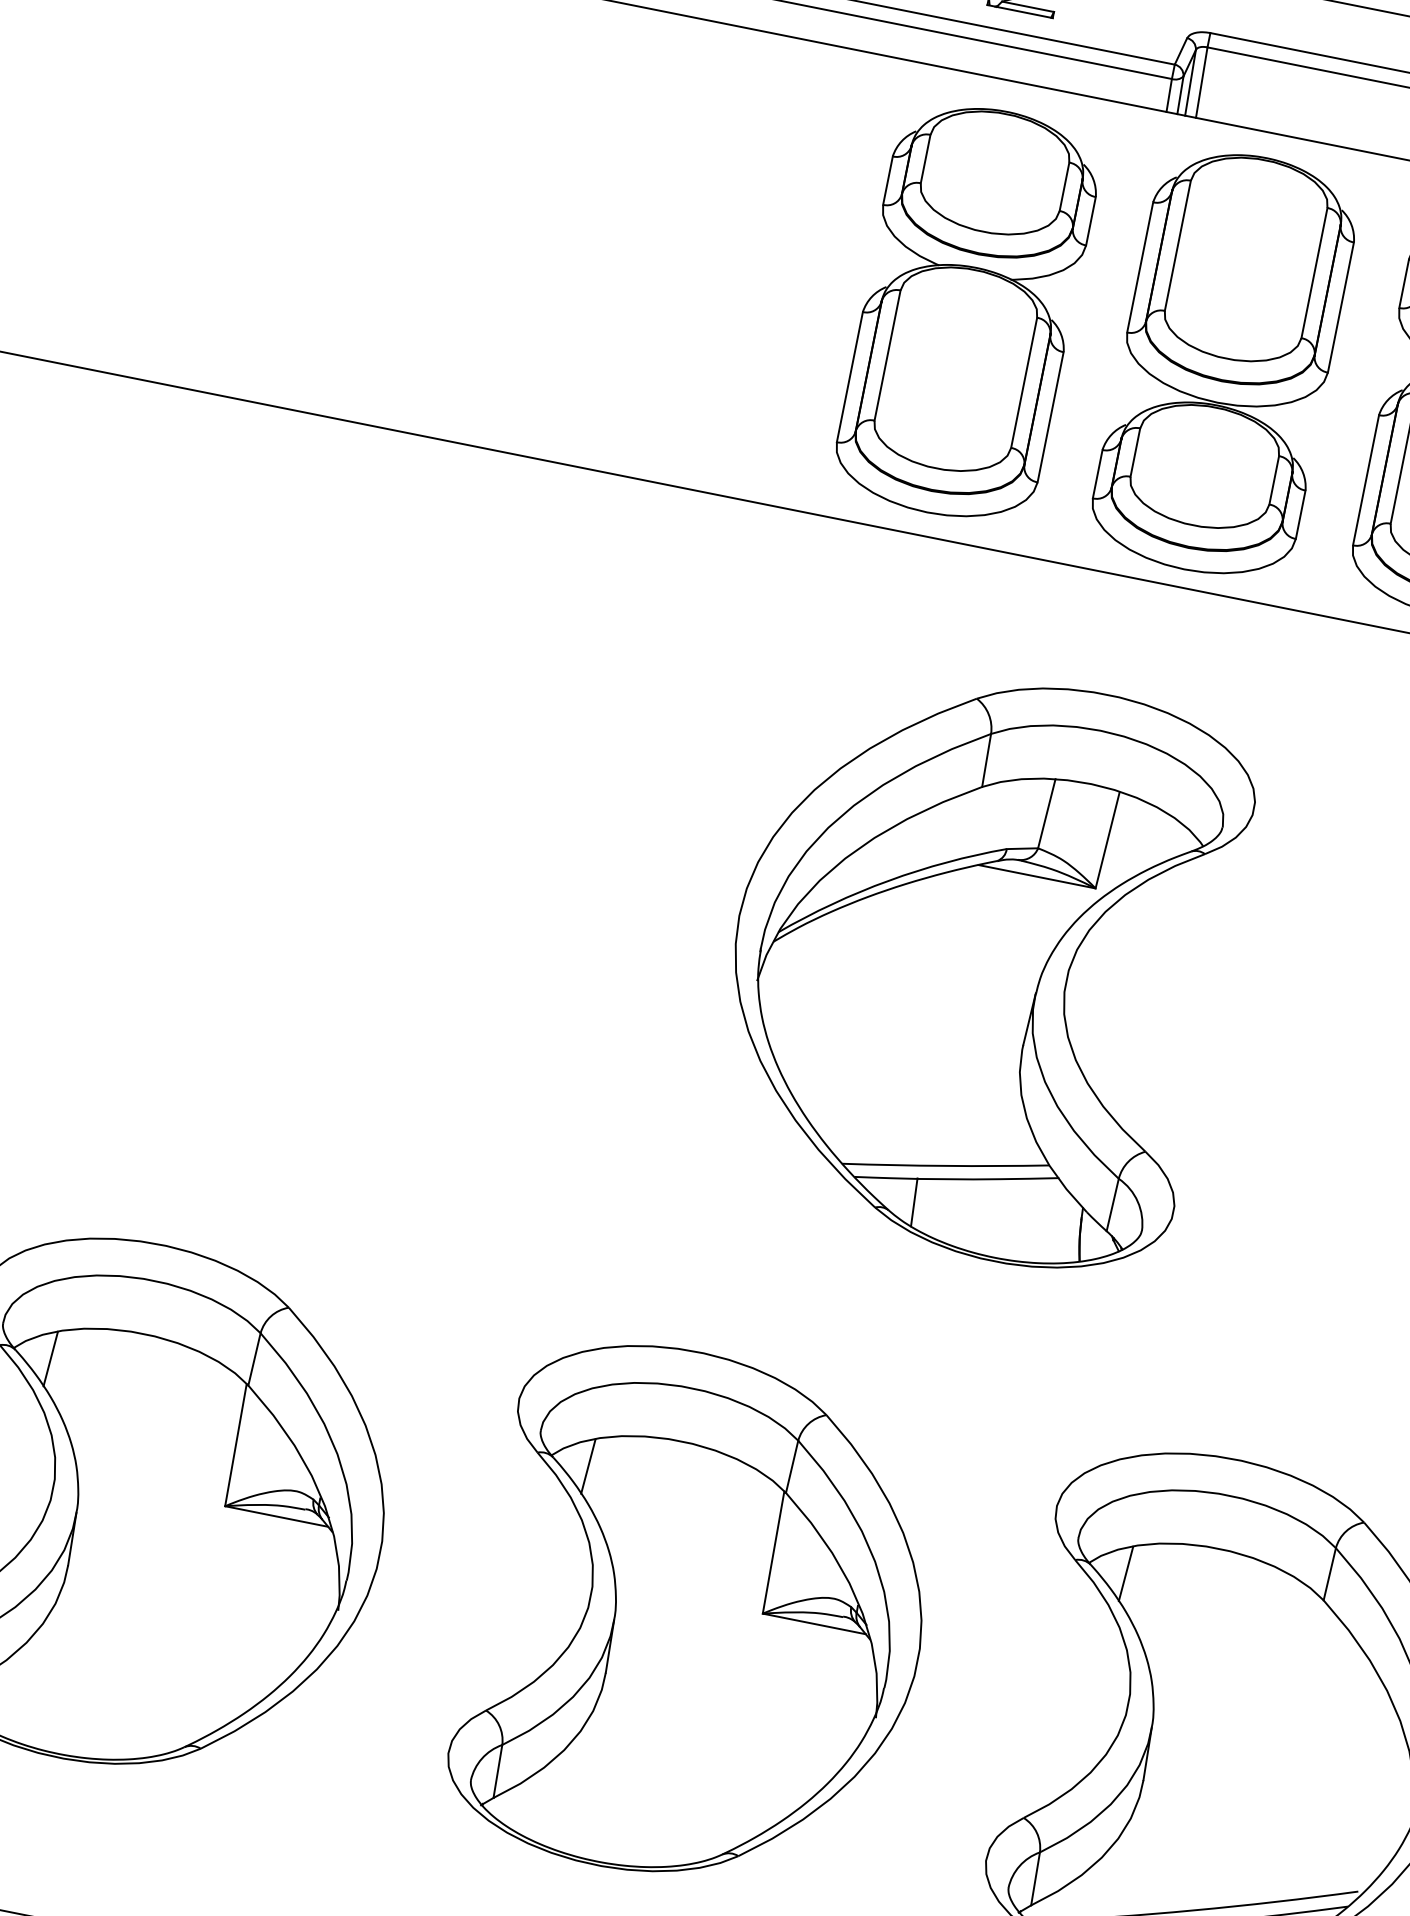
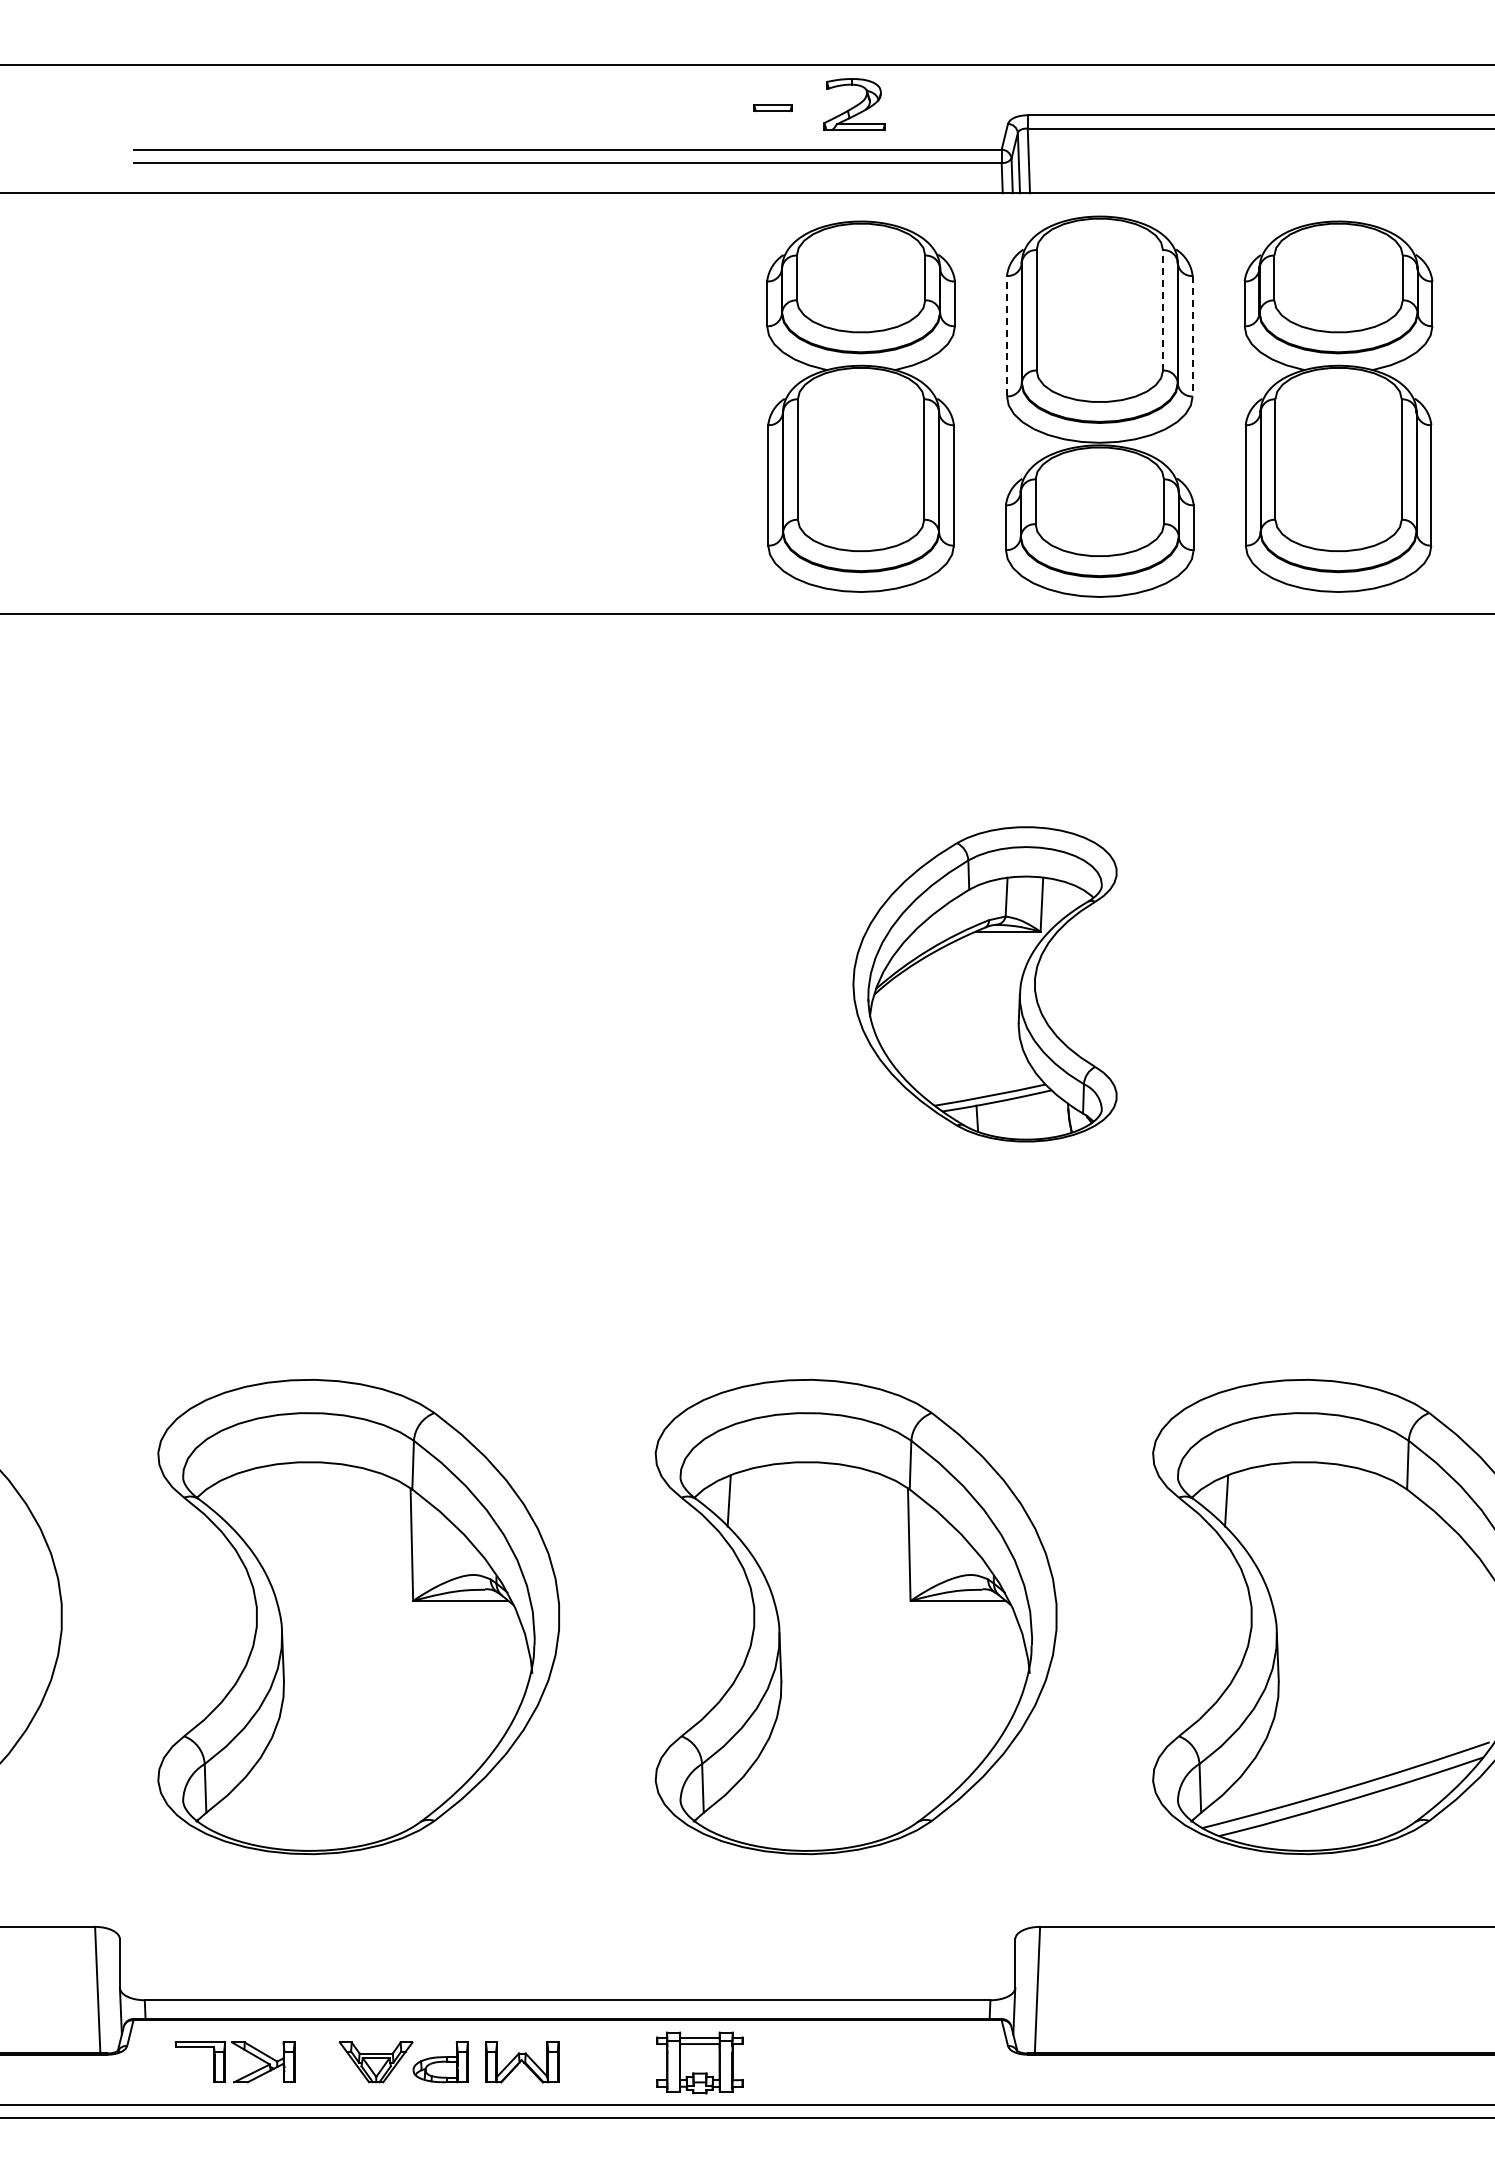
line: (1139, 266) -> (1006, 335), solid -> dashed
line: (1315, 272) -> (1163, 309), solid -> dashed
line: (1340, 307) -> (1192, 336), solid -> dashed
part: (975, 963) -> (984, 984), size x0.6
line: (50, 1358) -> (231, 1500), removed

